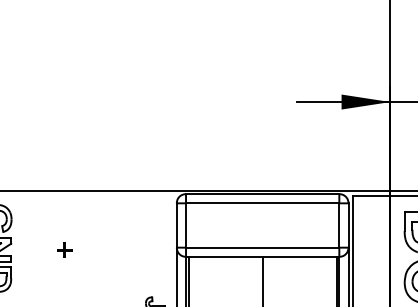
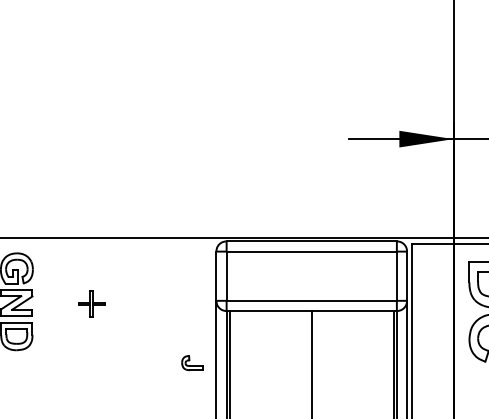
part: (64, 250) -> (91, 303), size x1.67

